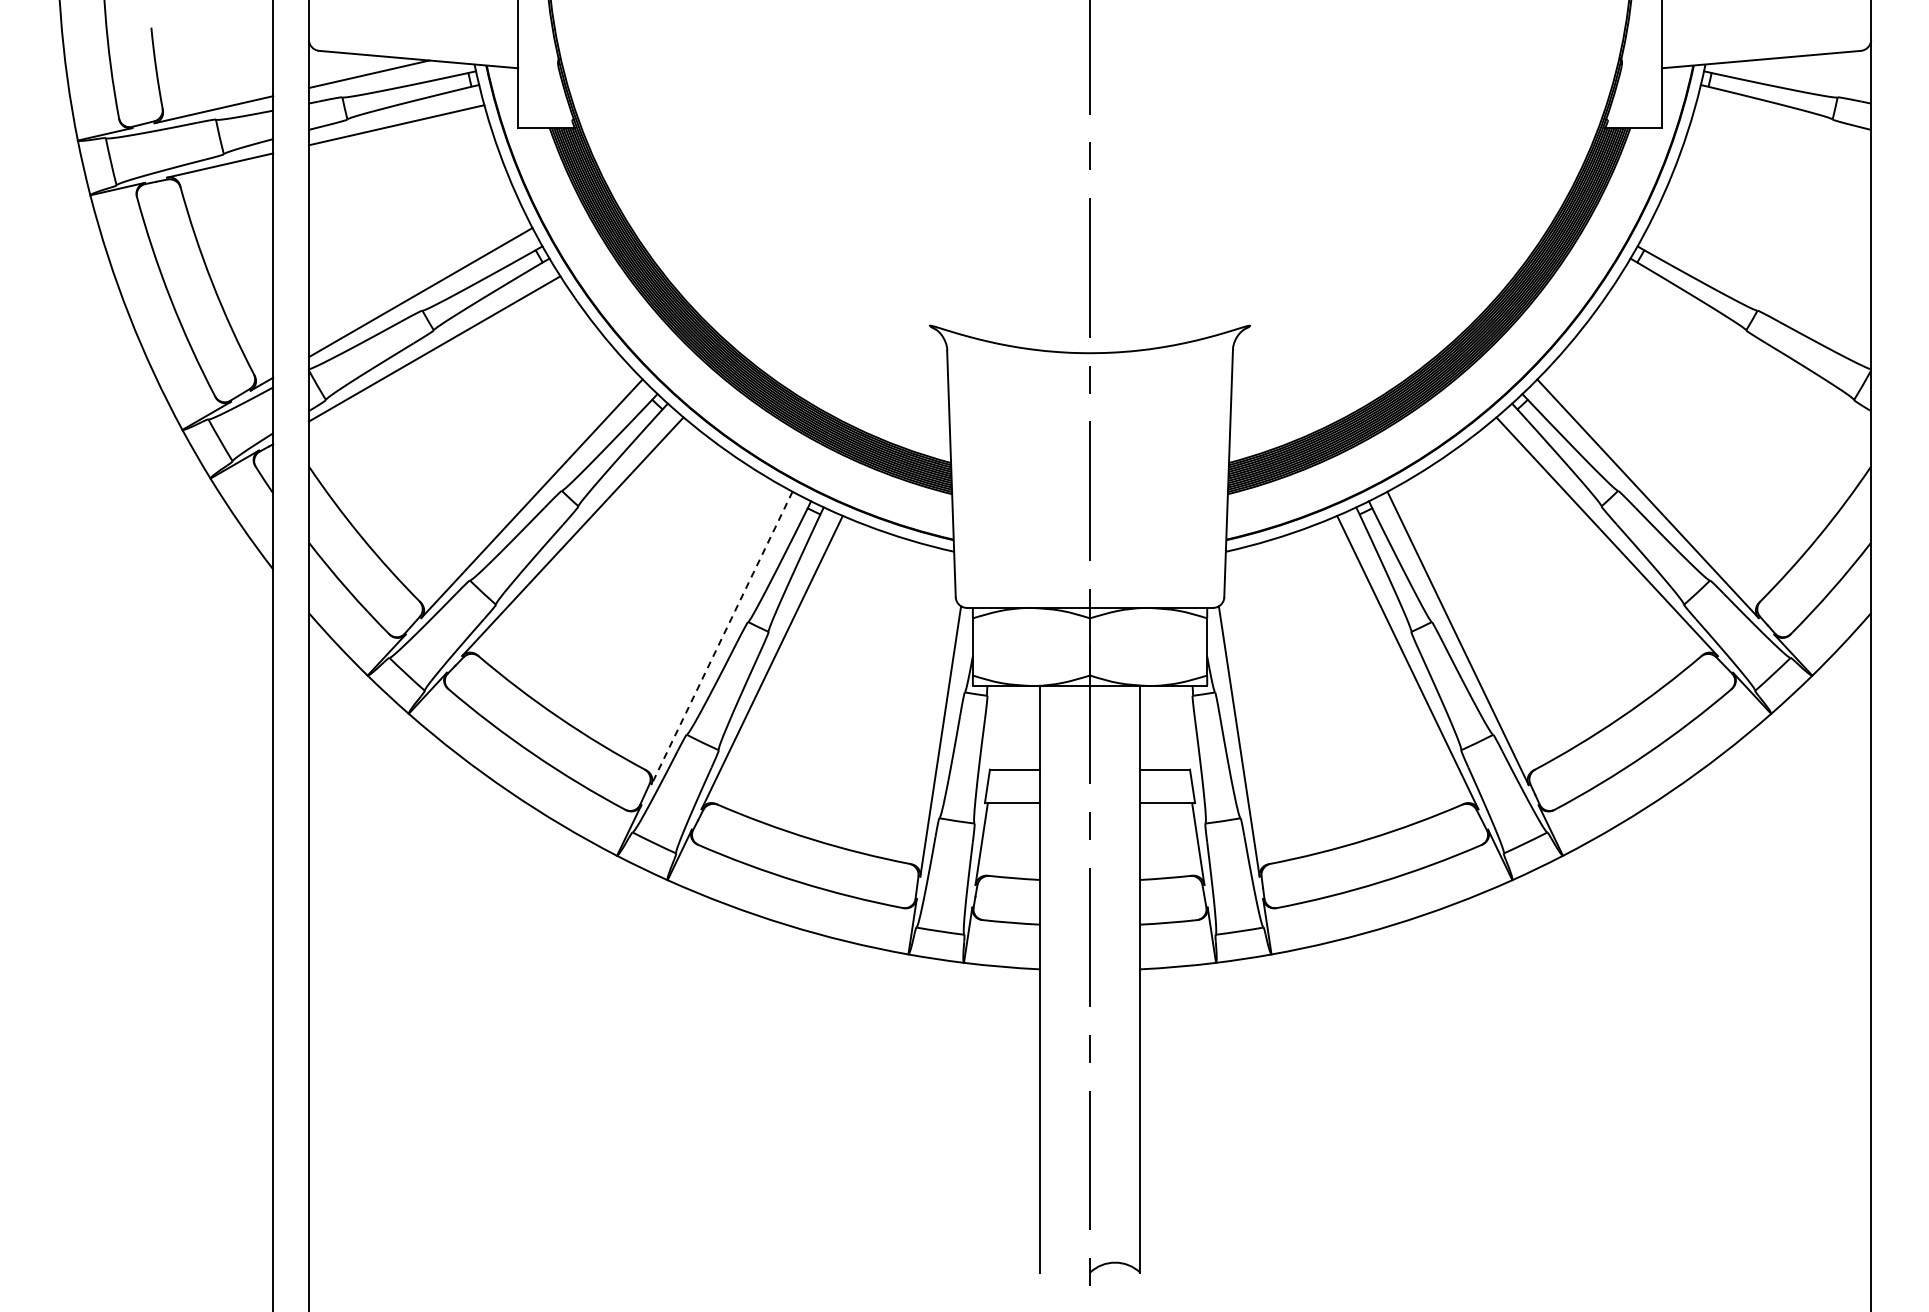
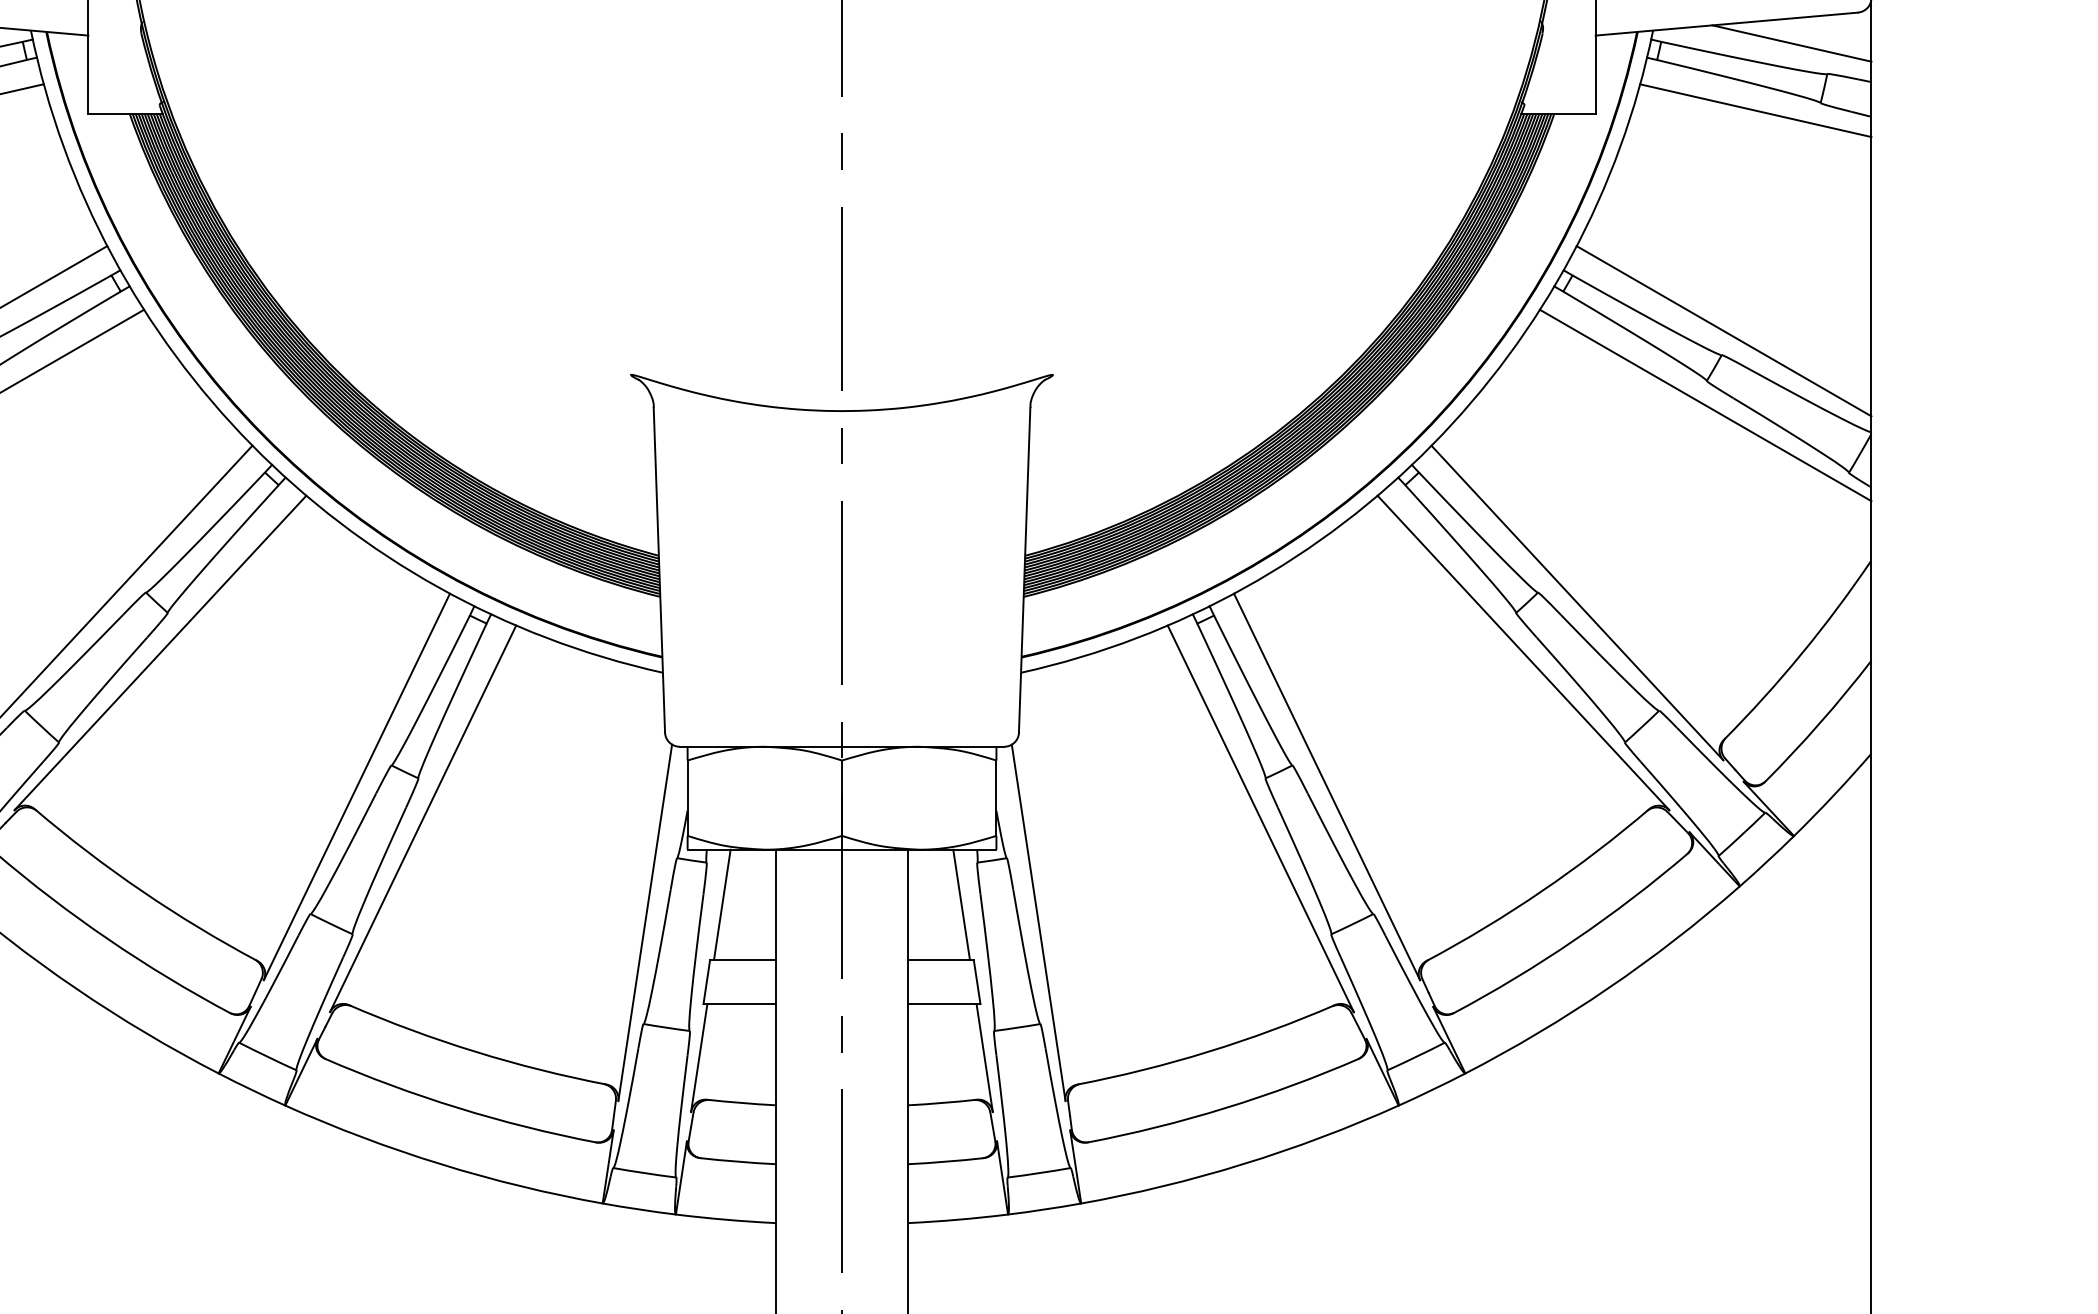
line: (1810, 74) -> (1791, 43), added
line: (1783, 125) -> (1755, 110), added
line: (1759, 292) -> (1724, 331), added
line: (1745, 348) -> (1705, 404), added
line: (721, 638) -> (356, 787), dashed -> solid
line: (998, 727) -> (721, 904), added
line: (1180, 727) -> (961, 904), added

